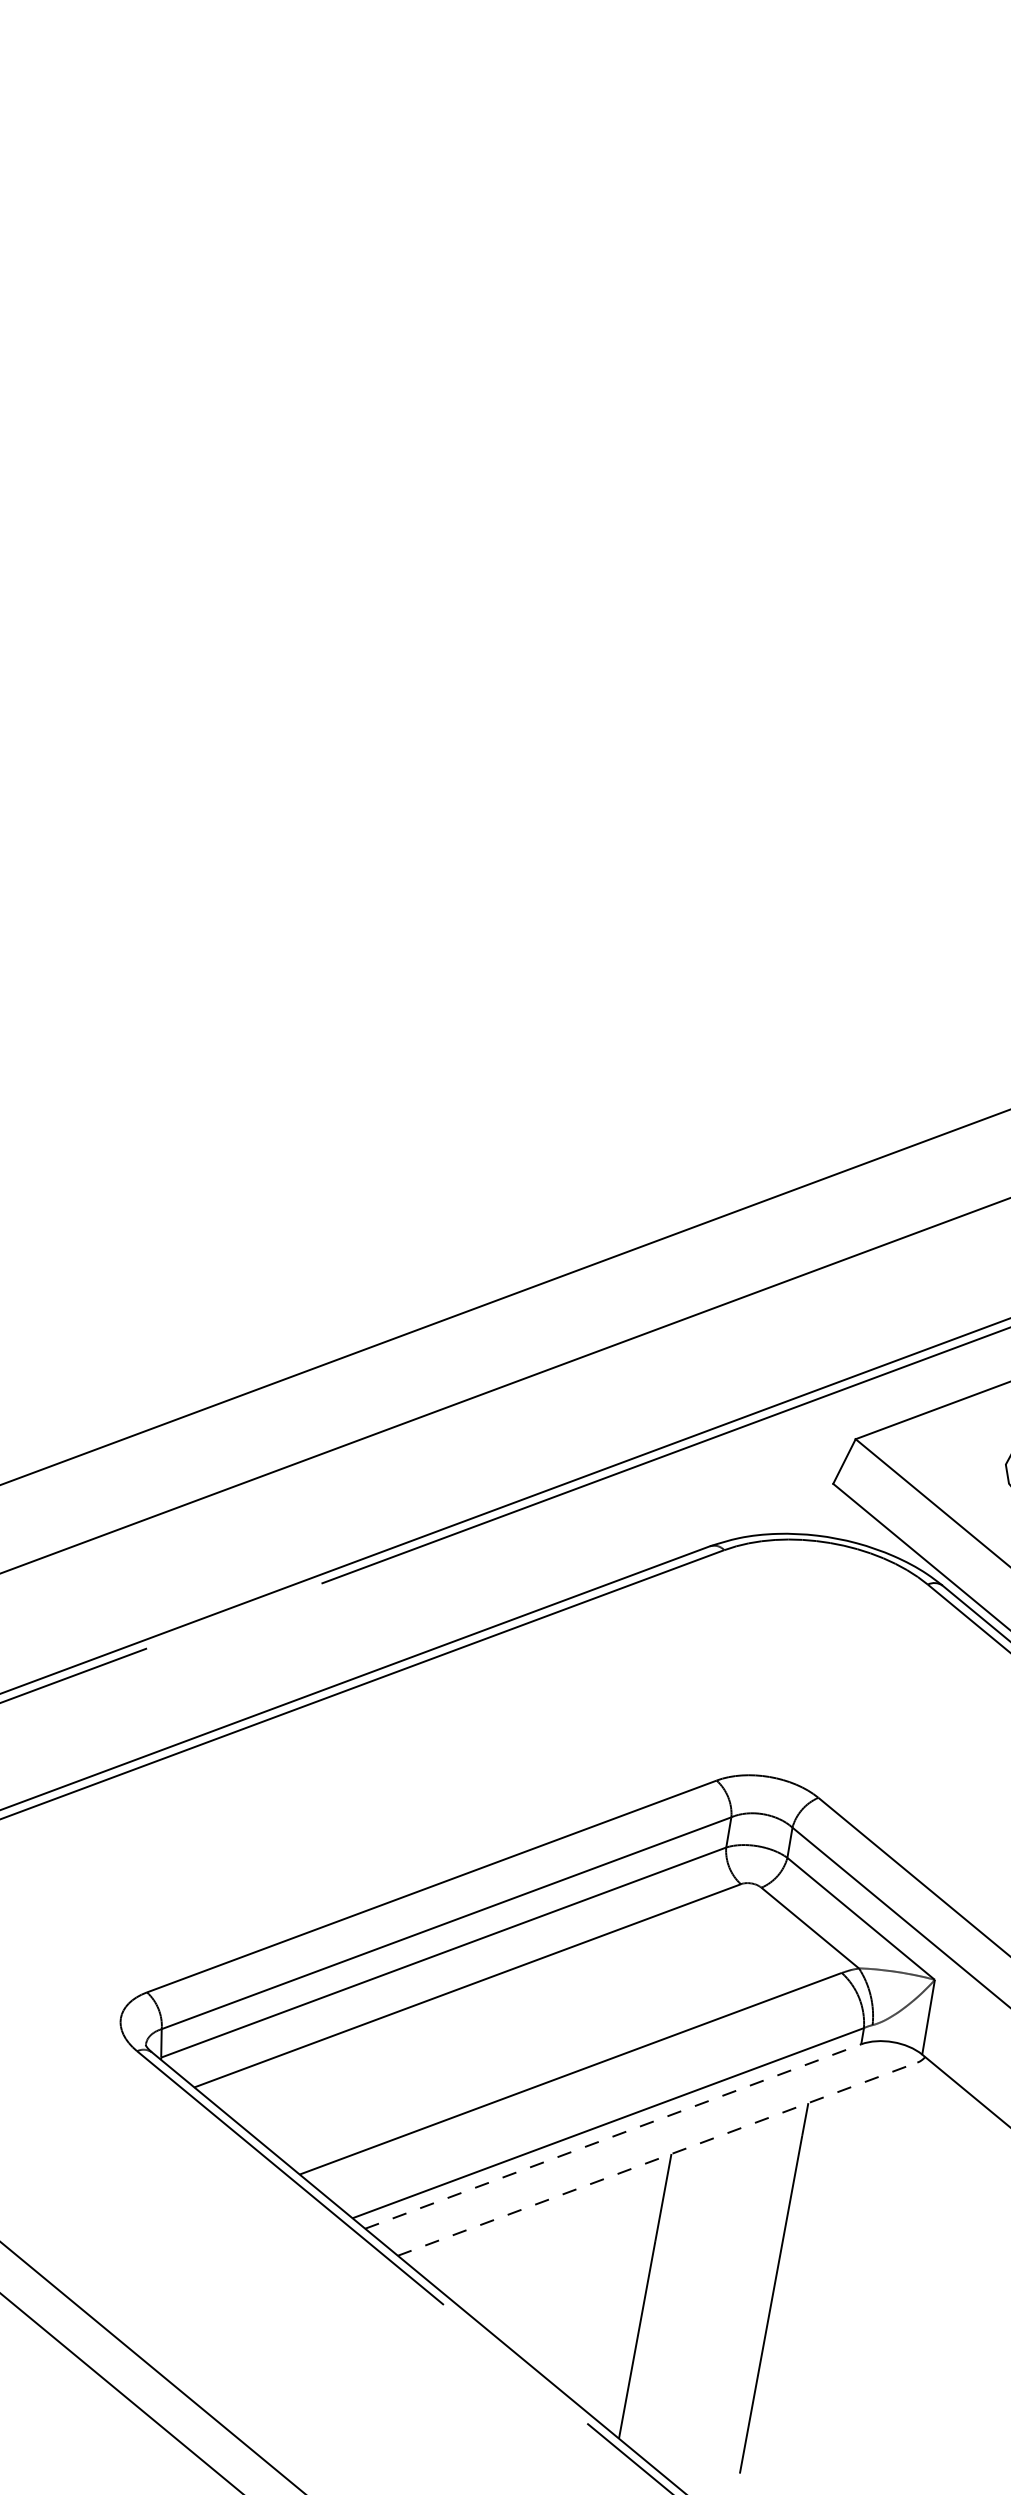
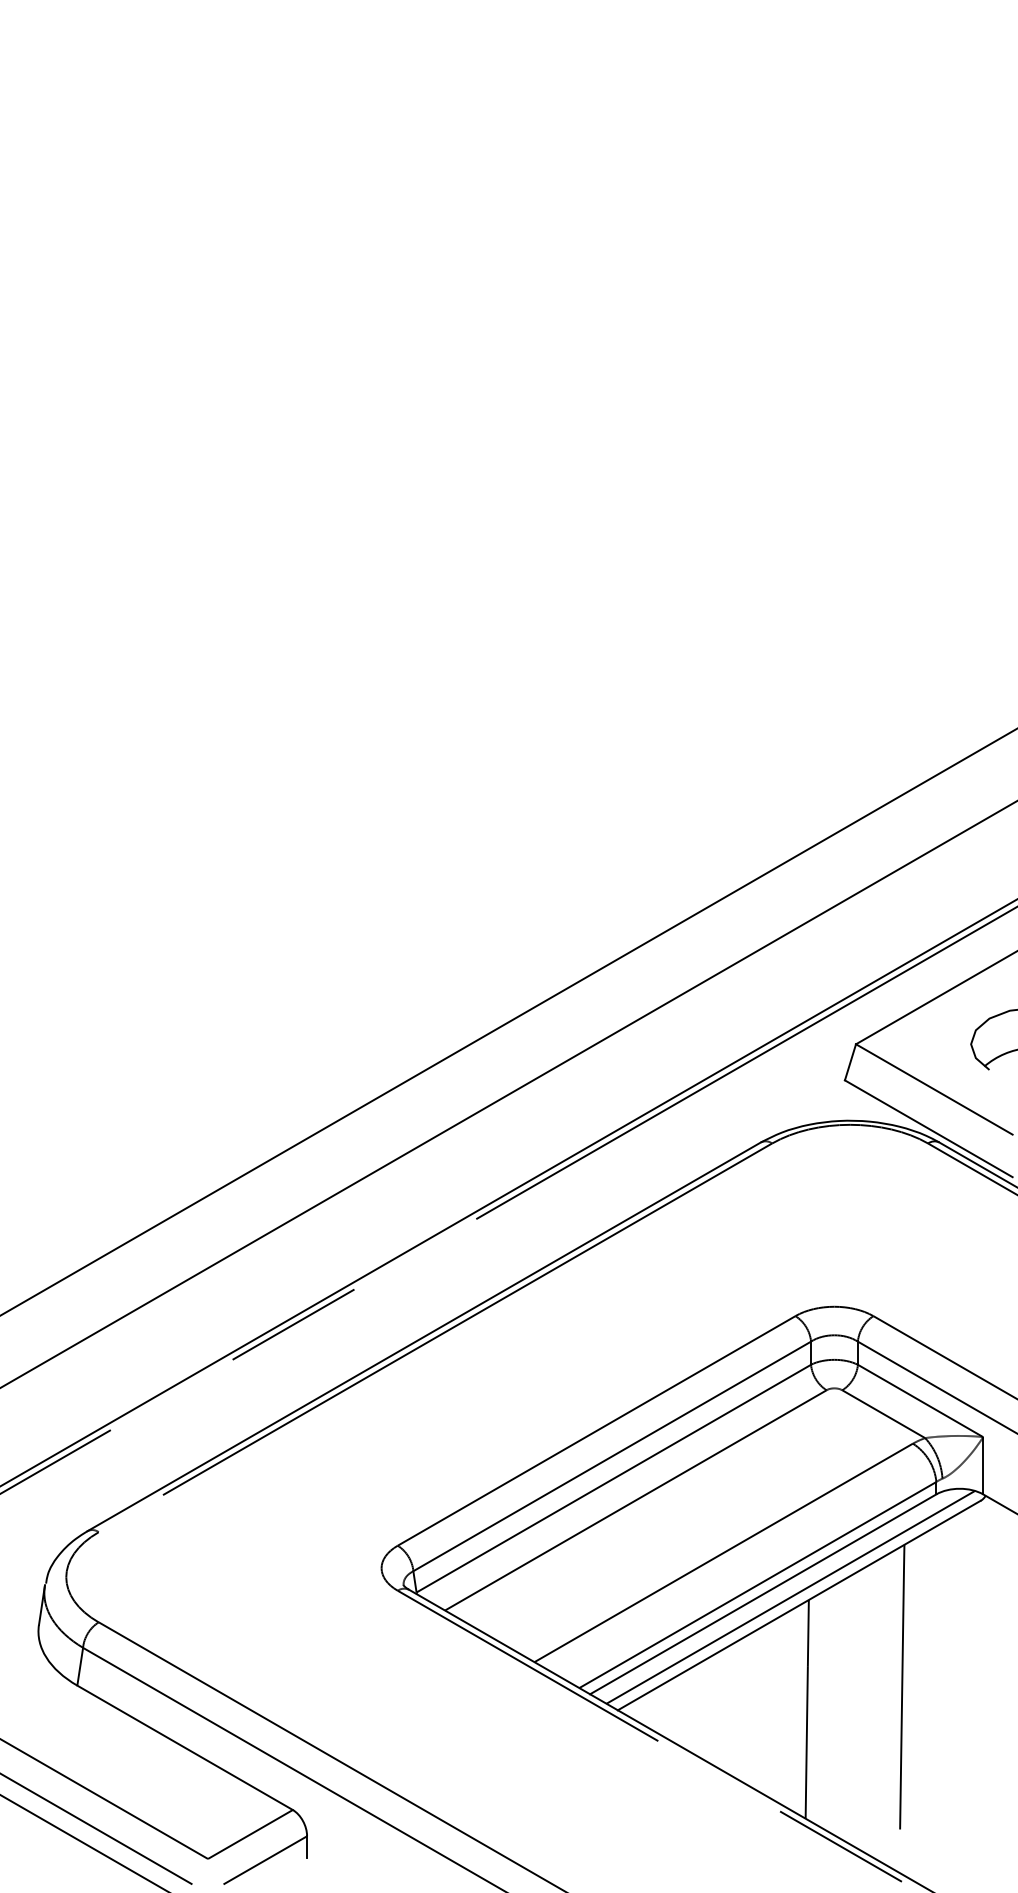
line: (613, 2136) -> (763, 1594), dashed -> solid
line: (648, 2145) -> (790, 1596), added
line: (658, 2159) -> (799, 1605), dashed -> solid

